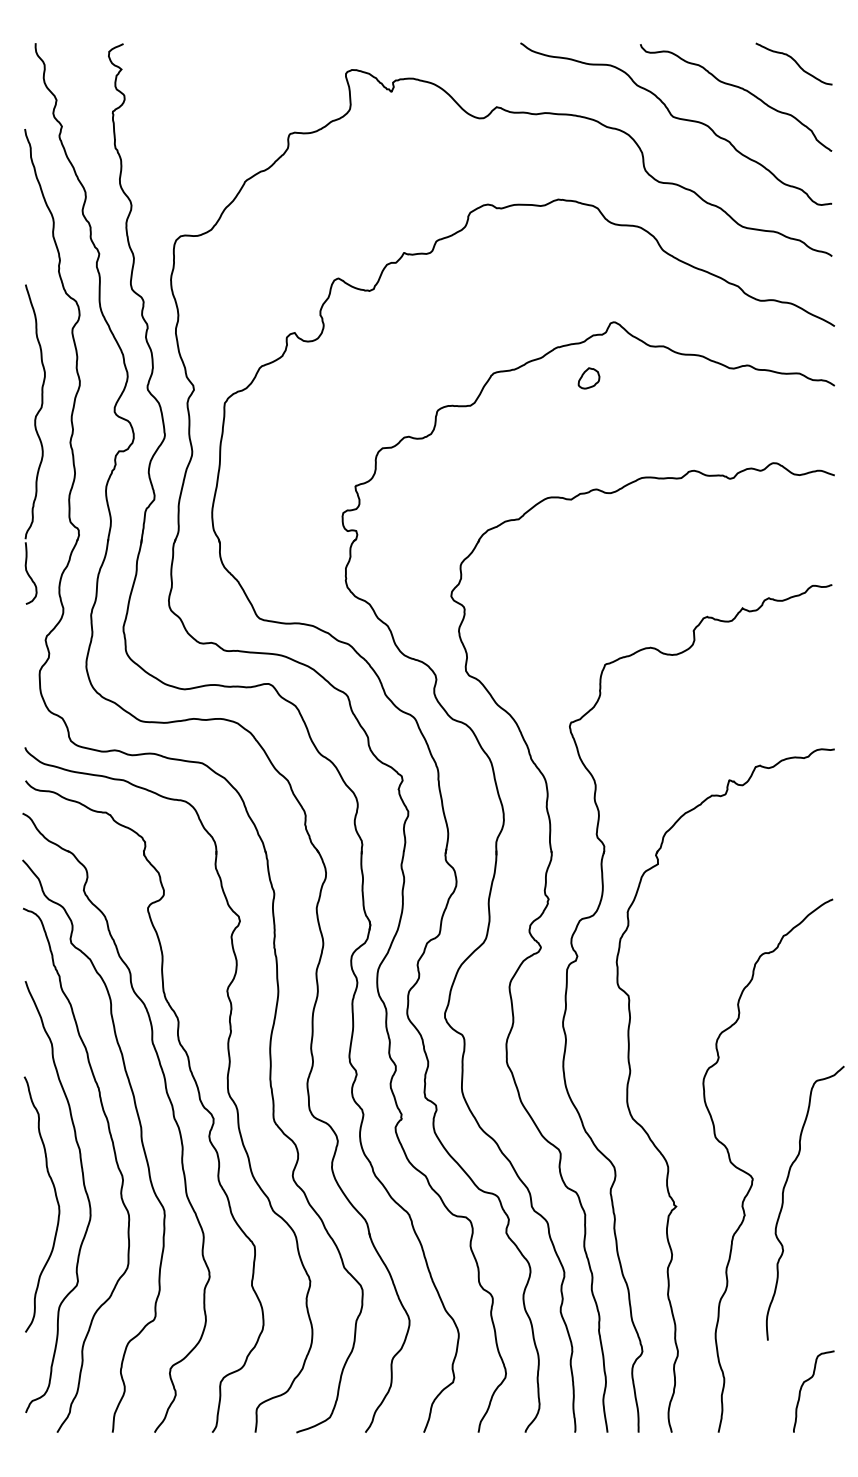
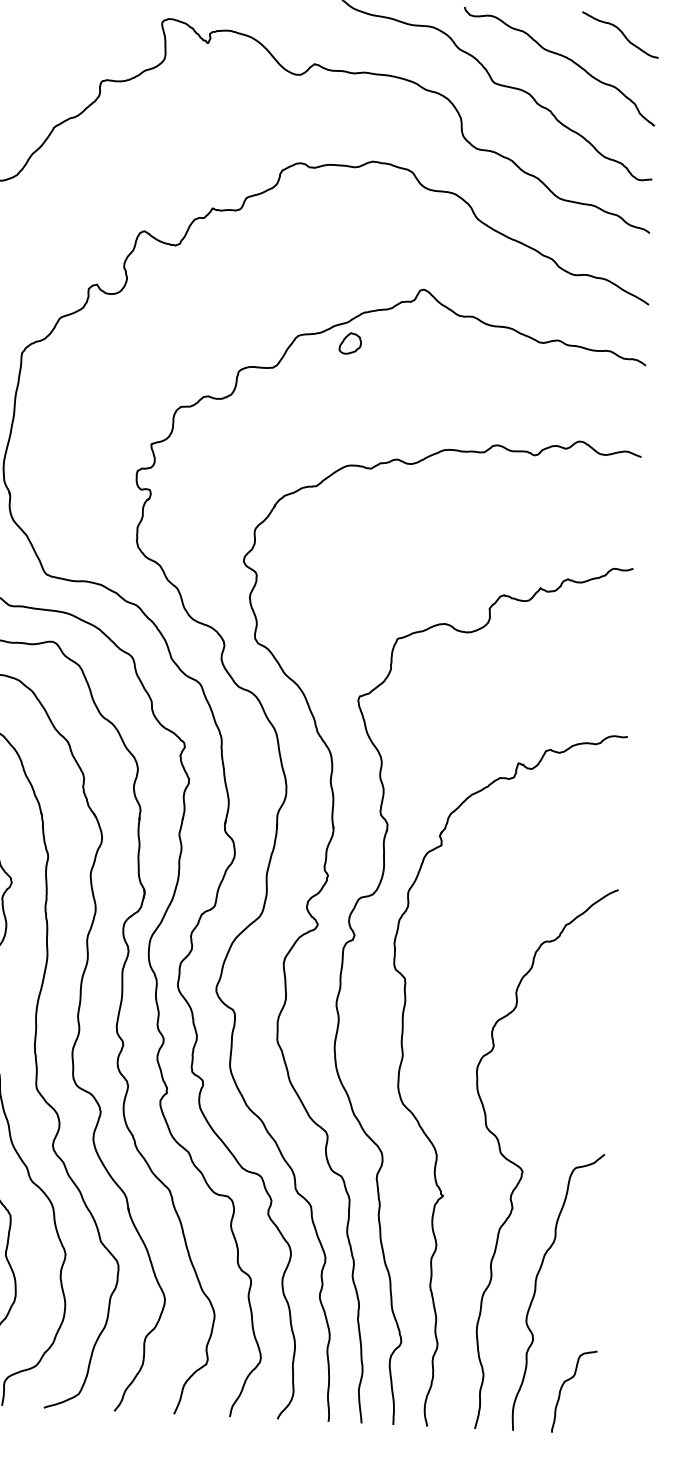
part: (588, 378) -> (349, 343), moved
curve: (783, 1202) -> (535, 1290), moved

